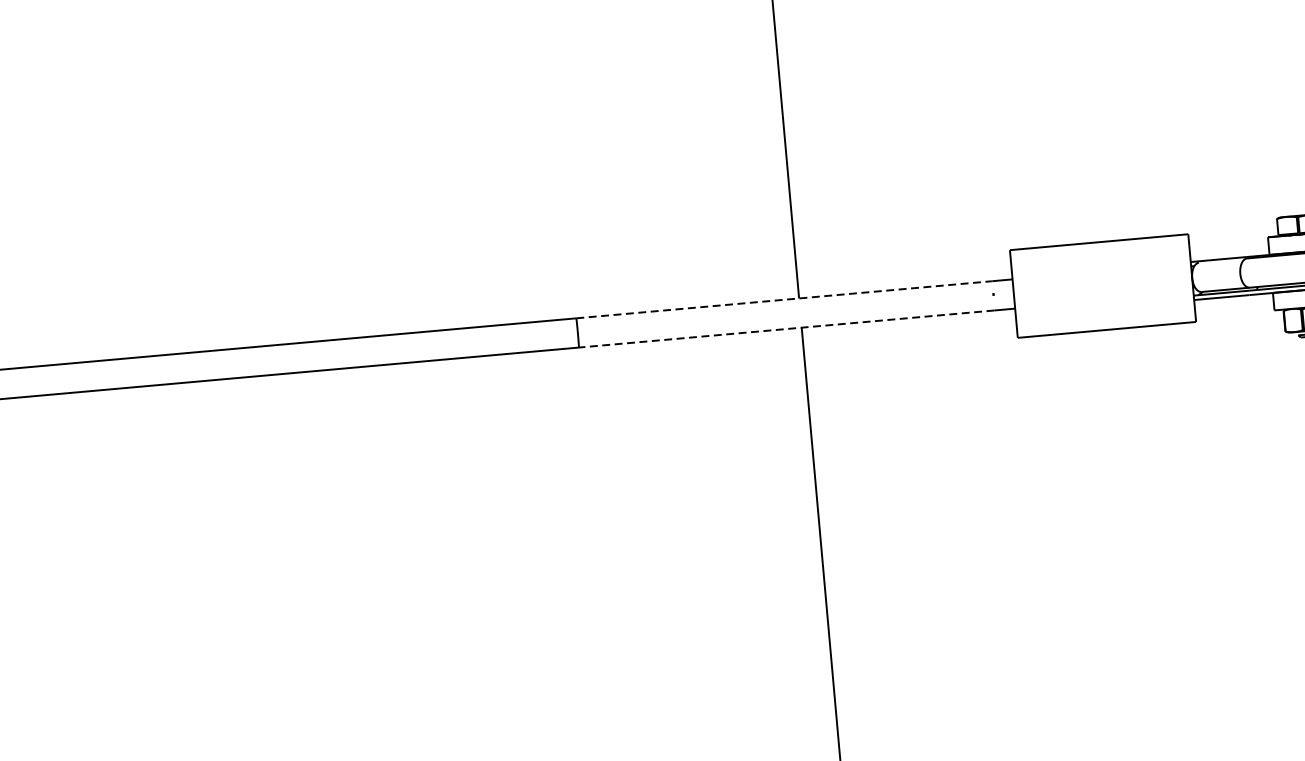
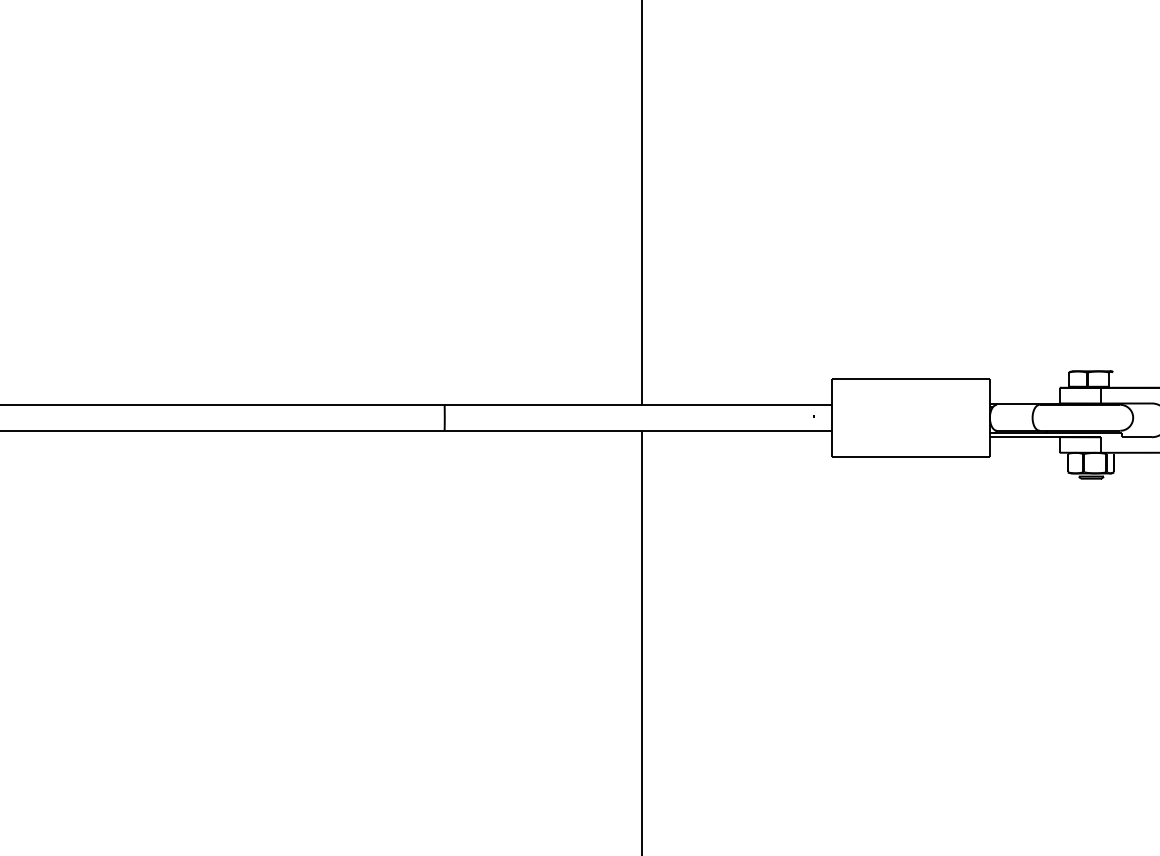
line: (784, 299) -> (629, 404), dashed -> solid
line: (786, 328) -> (628, 430), dashed -> solid

